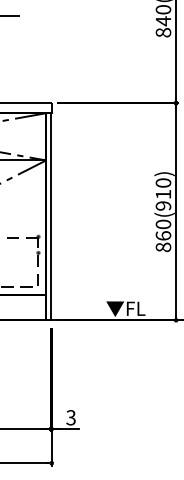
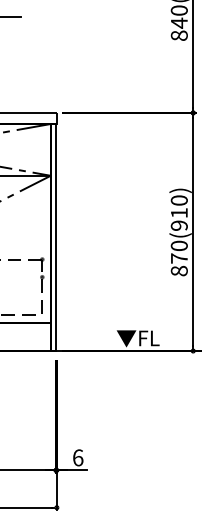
text: (162, 235) -> (178, 258), 860(910) -> 870(910)
text: (70, 417) -> (77, 457), 3 -> 6

